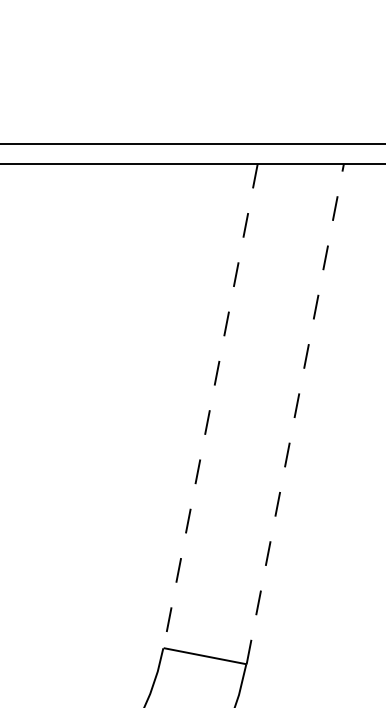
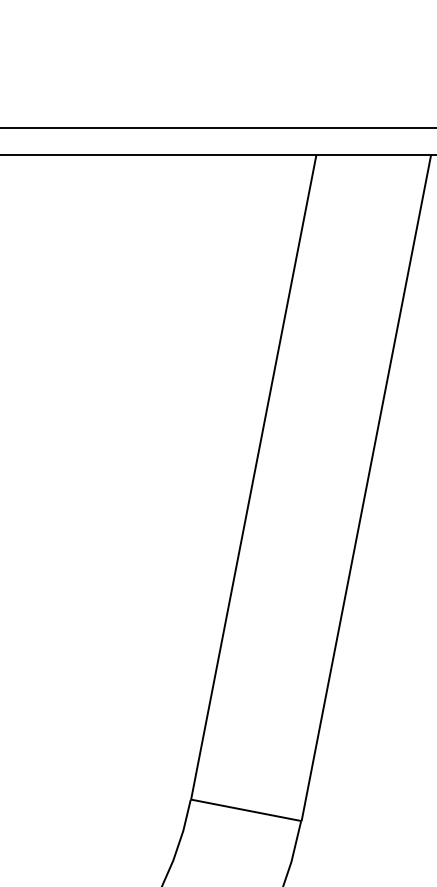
line: (210, 406) -> (253, 478), dashed -> solid
line: (295, 413) -> (366, 487), dashed -> solid

